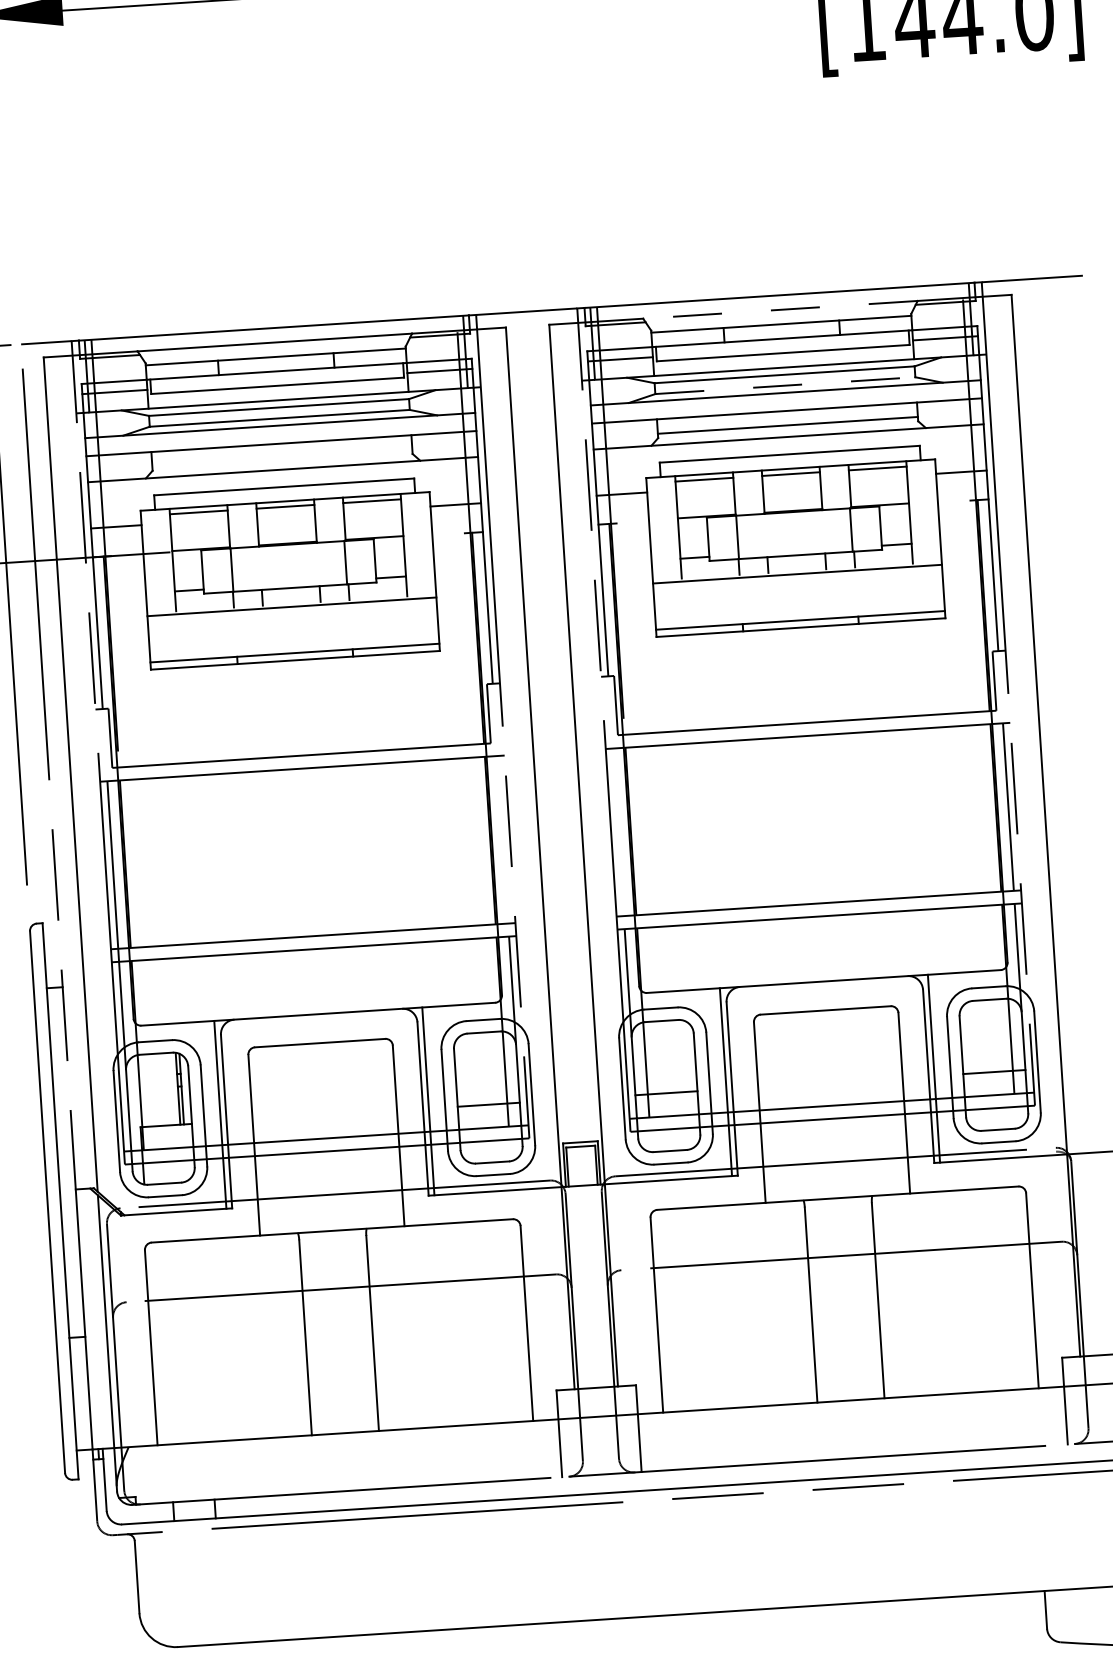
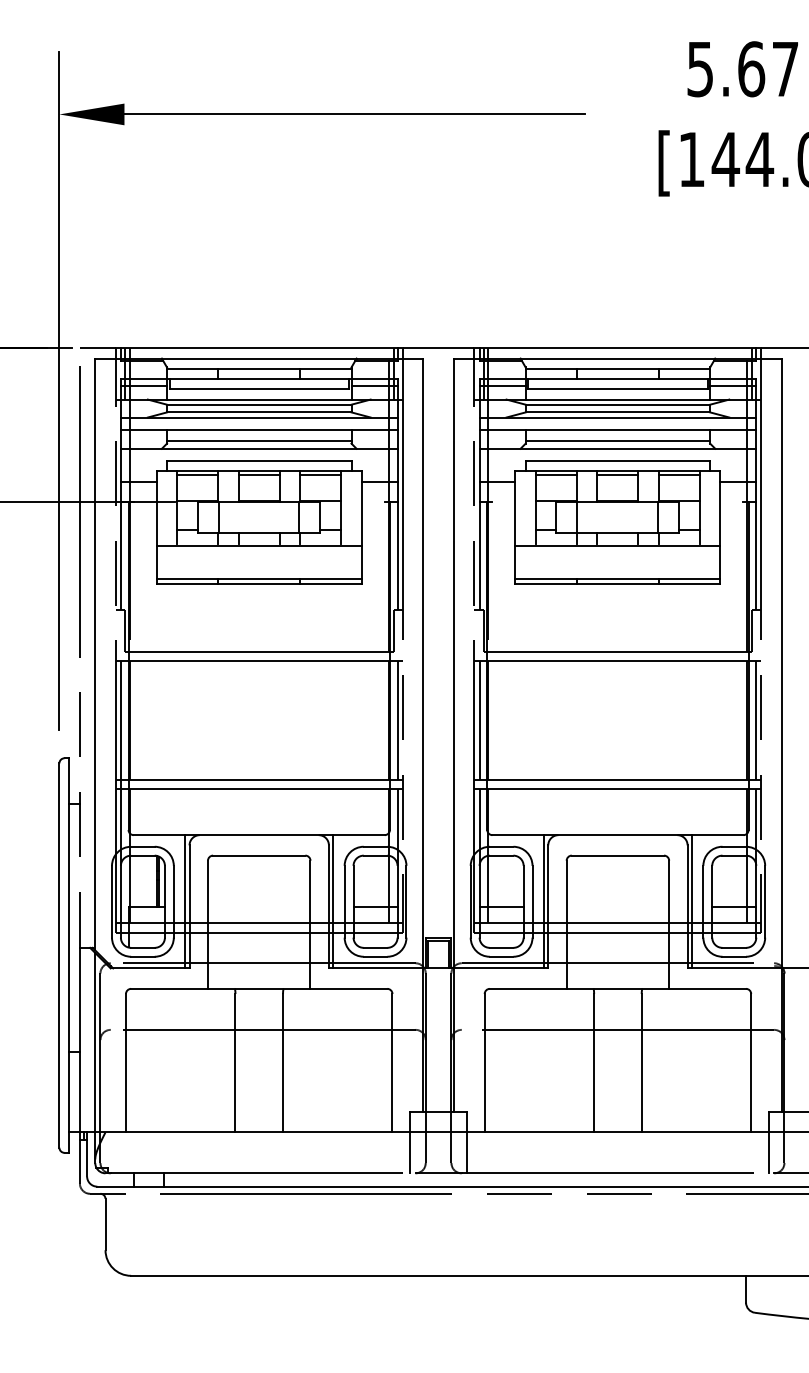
line: (779, 309) -> (617, 358), dashed -> solid
line: (786, 385) -> (618, 412), dashed -> solid
line: (282, 457) -> (259, 440), added
line: (618, 831) -> (479, 719), added
line: (502, 838) -> (397, 719), added

